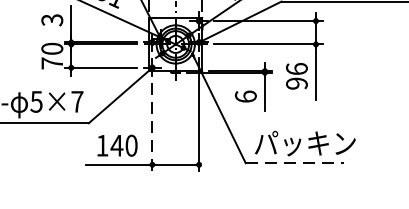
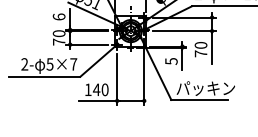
text: (51, 19) -> (58, 16), 3 -> 6
text: (296, 76) -> (200, 49), 96 -> 70
text: (246, 95) -> (171, 60), 6 -> 5
line: (152, 127) -> (117, 79), dashed -> solid
line: (296, 162) -> (200, 99), dashed -> solid

